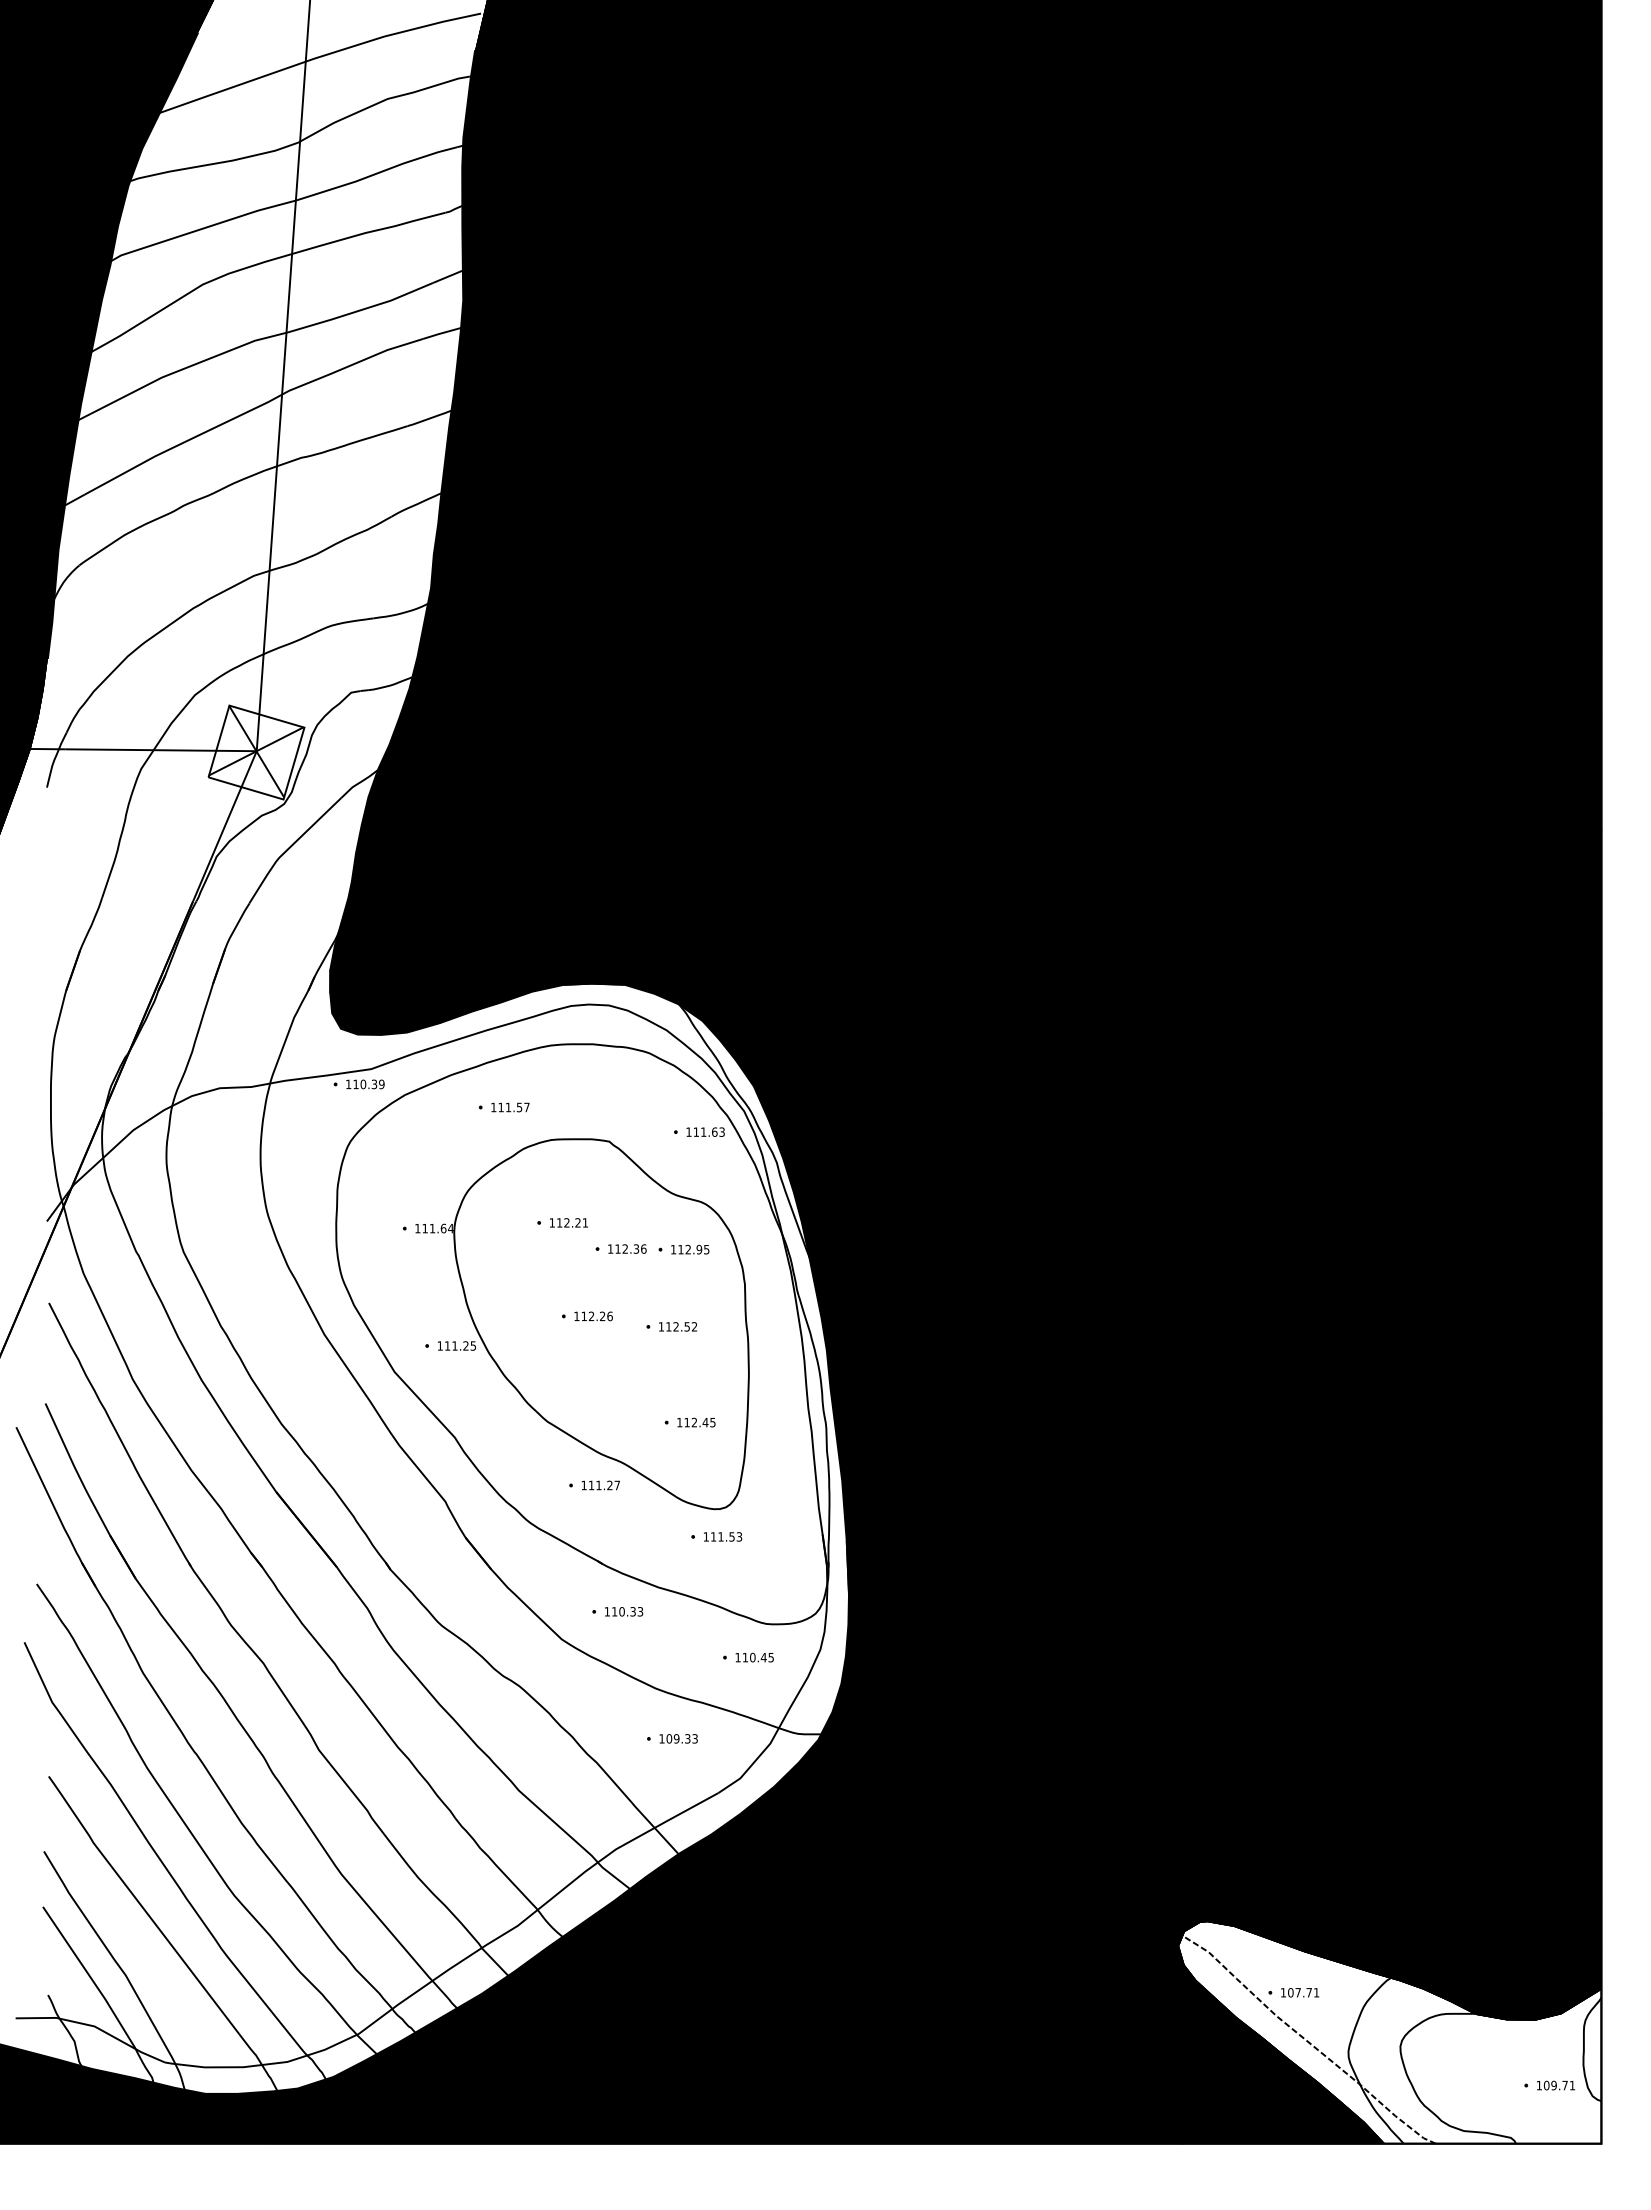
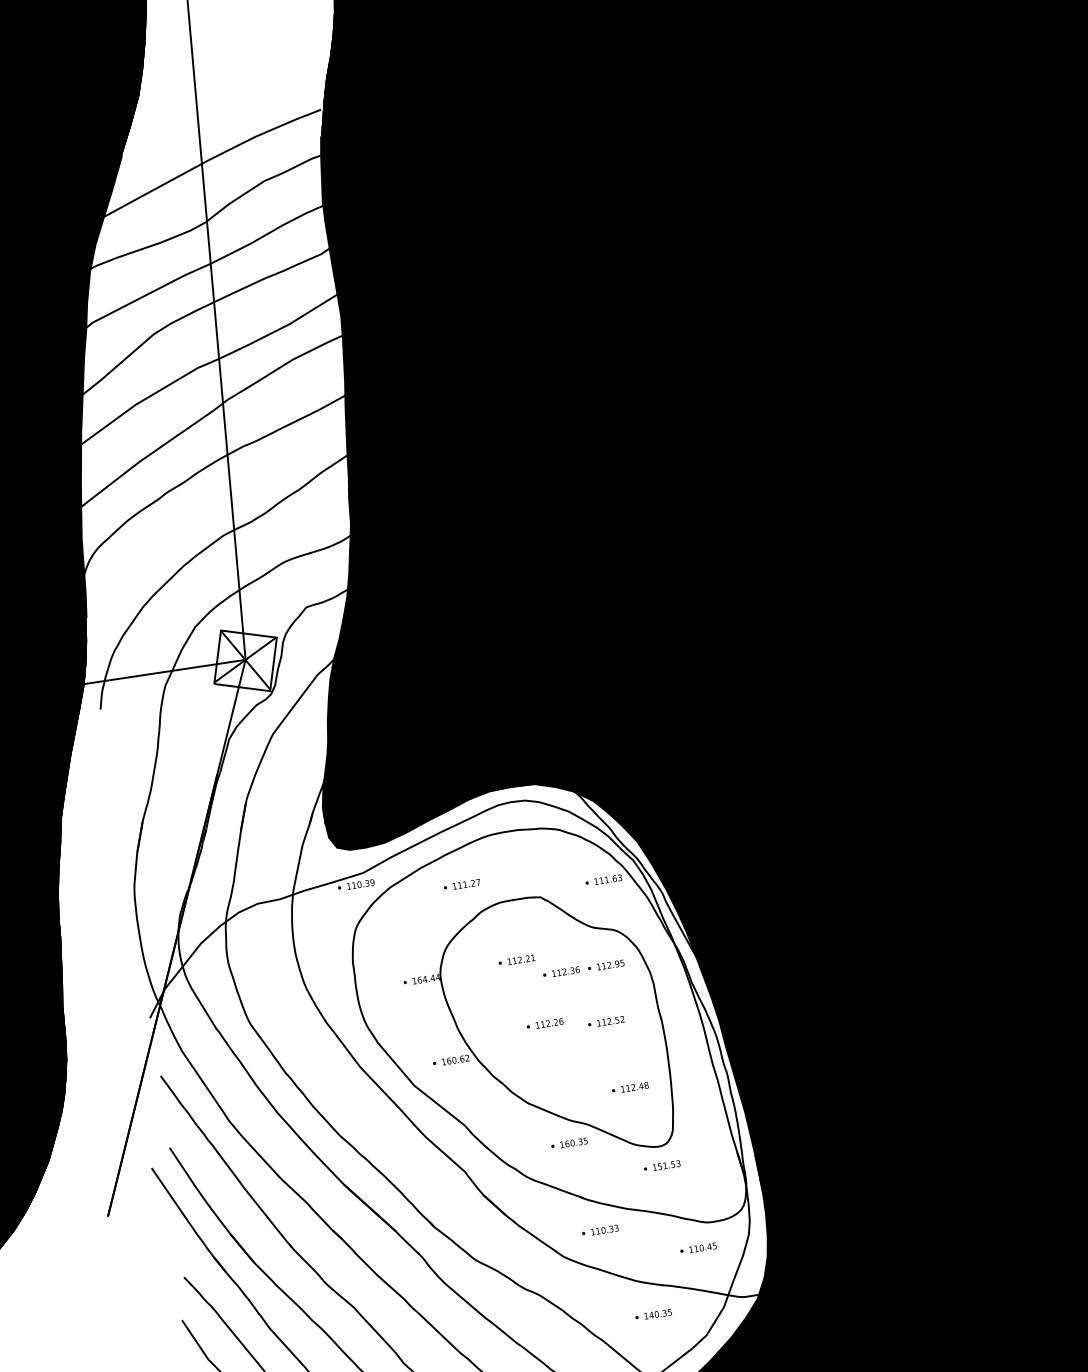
text: (519, 1107) -> (473, 883), 111.57 -> 111.27
text: (434, 1228) -> (426, 979), 111.64 -> 164.44
text: (459, 1345) -> (457, 1059), 111.25 -> 160.62
text: (712, 1422) -> (646, 1085), 112.45 -> 112.48
text: (603, 1485) -> (575, 1142), 111.27 -> 160.35
text: (713, 1536) -> (659, 1166), 111.53 -> 151.53
text: (681, 1738) -> (660, 1313), 109.33 -> 140.35

